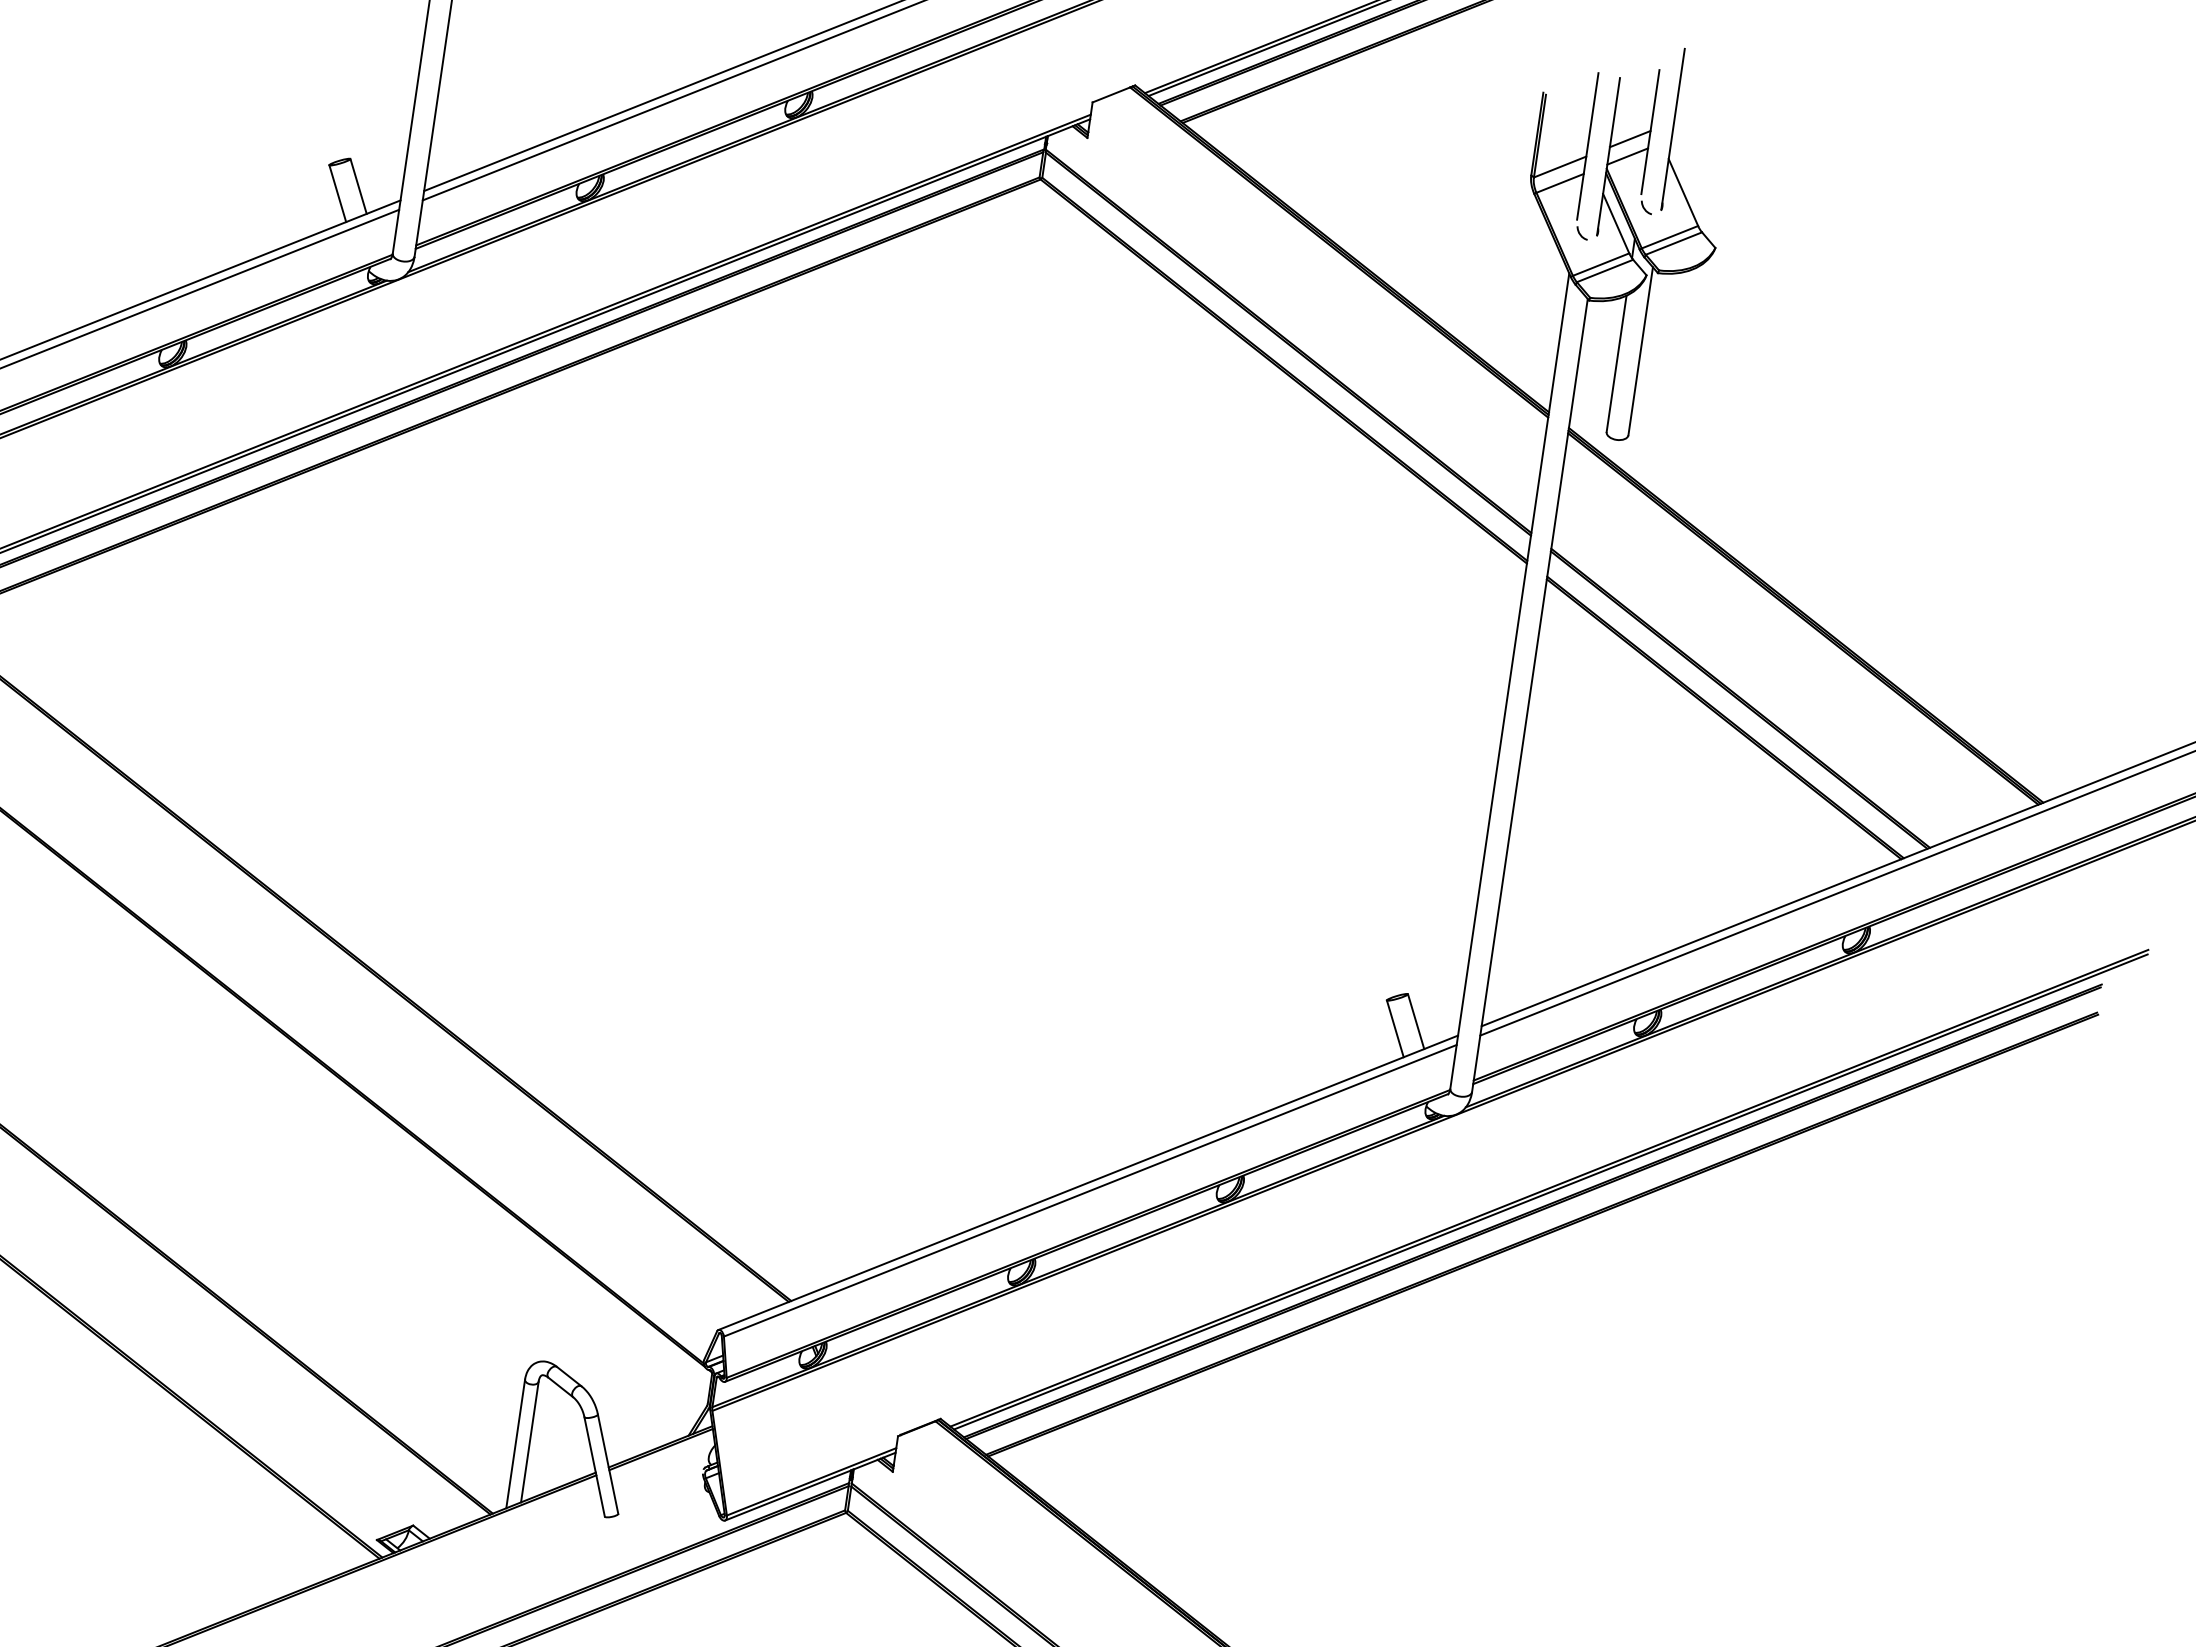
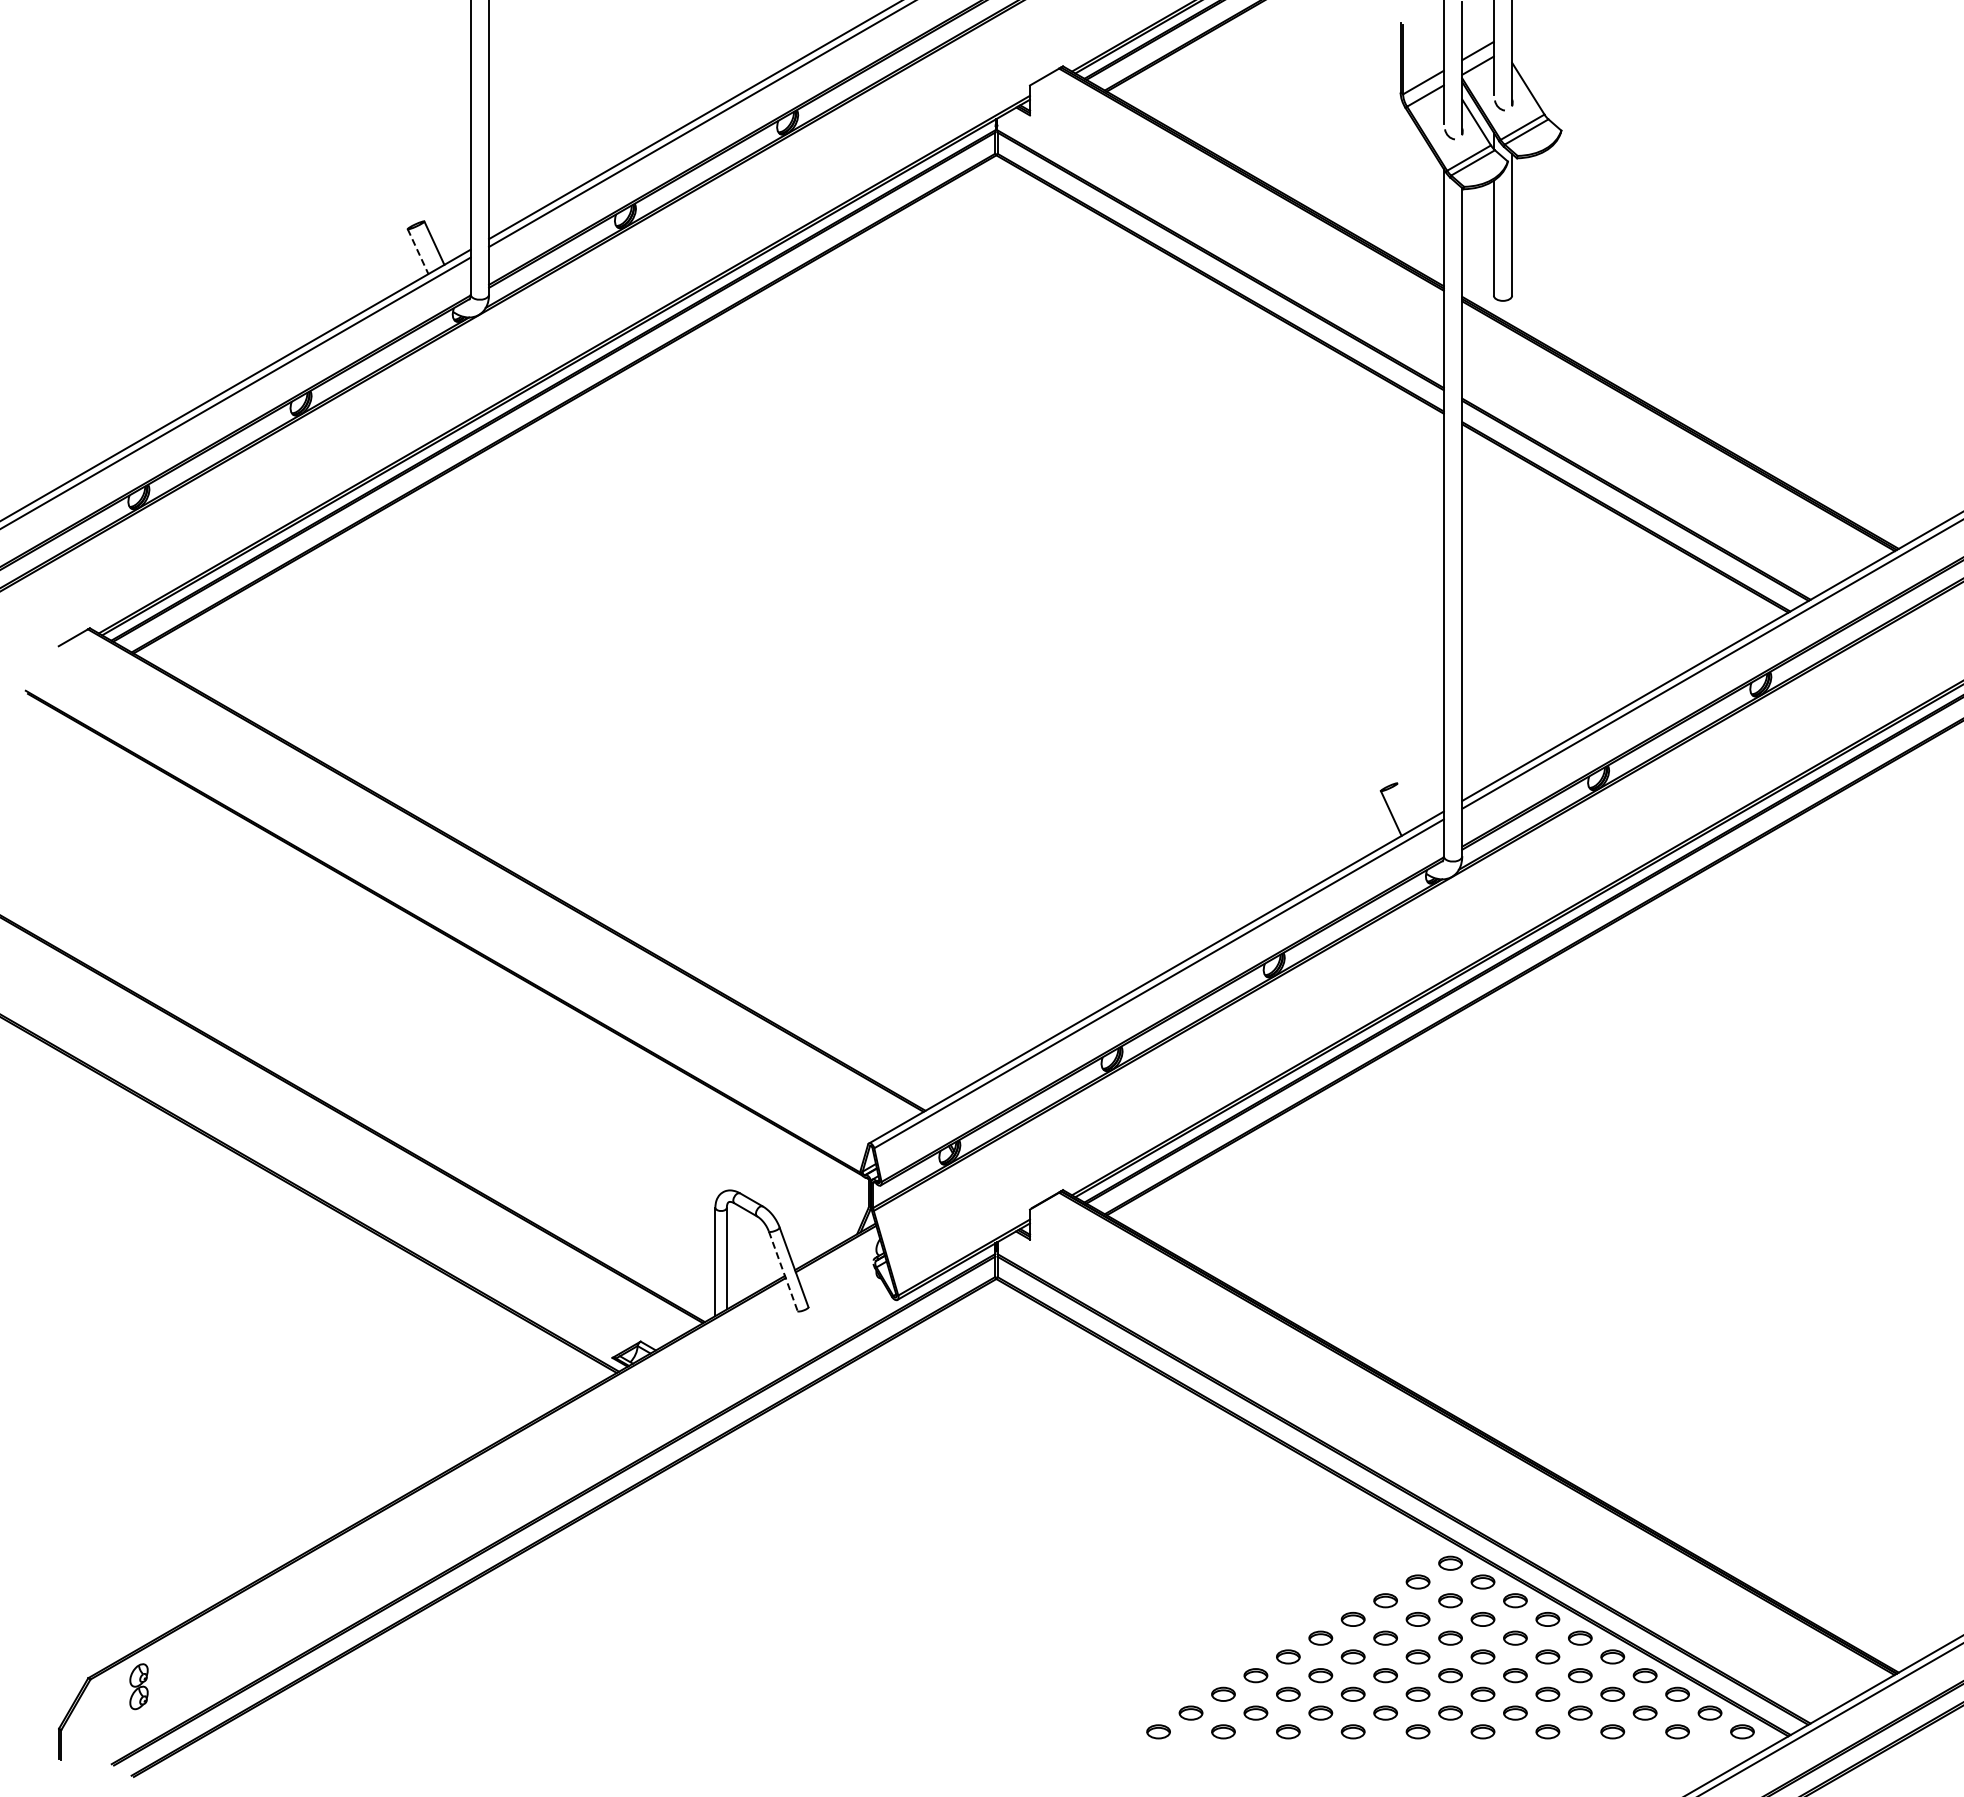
line: (338, 193) -> (418, 251), solid -> dashed
line: (1416, 1020) -> (1407, 804), removed
line: (594, 1467) -> (783, 1271), solid -> dashed

